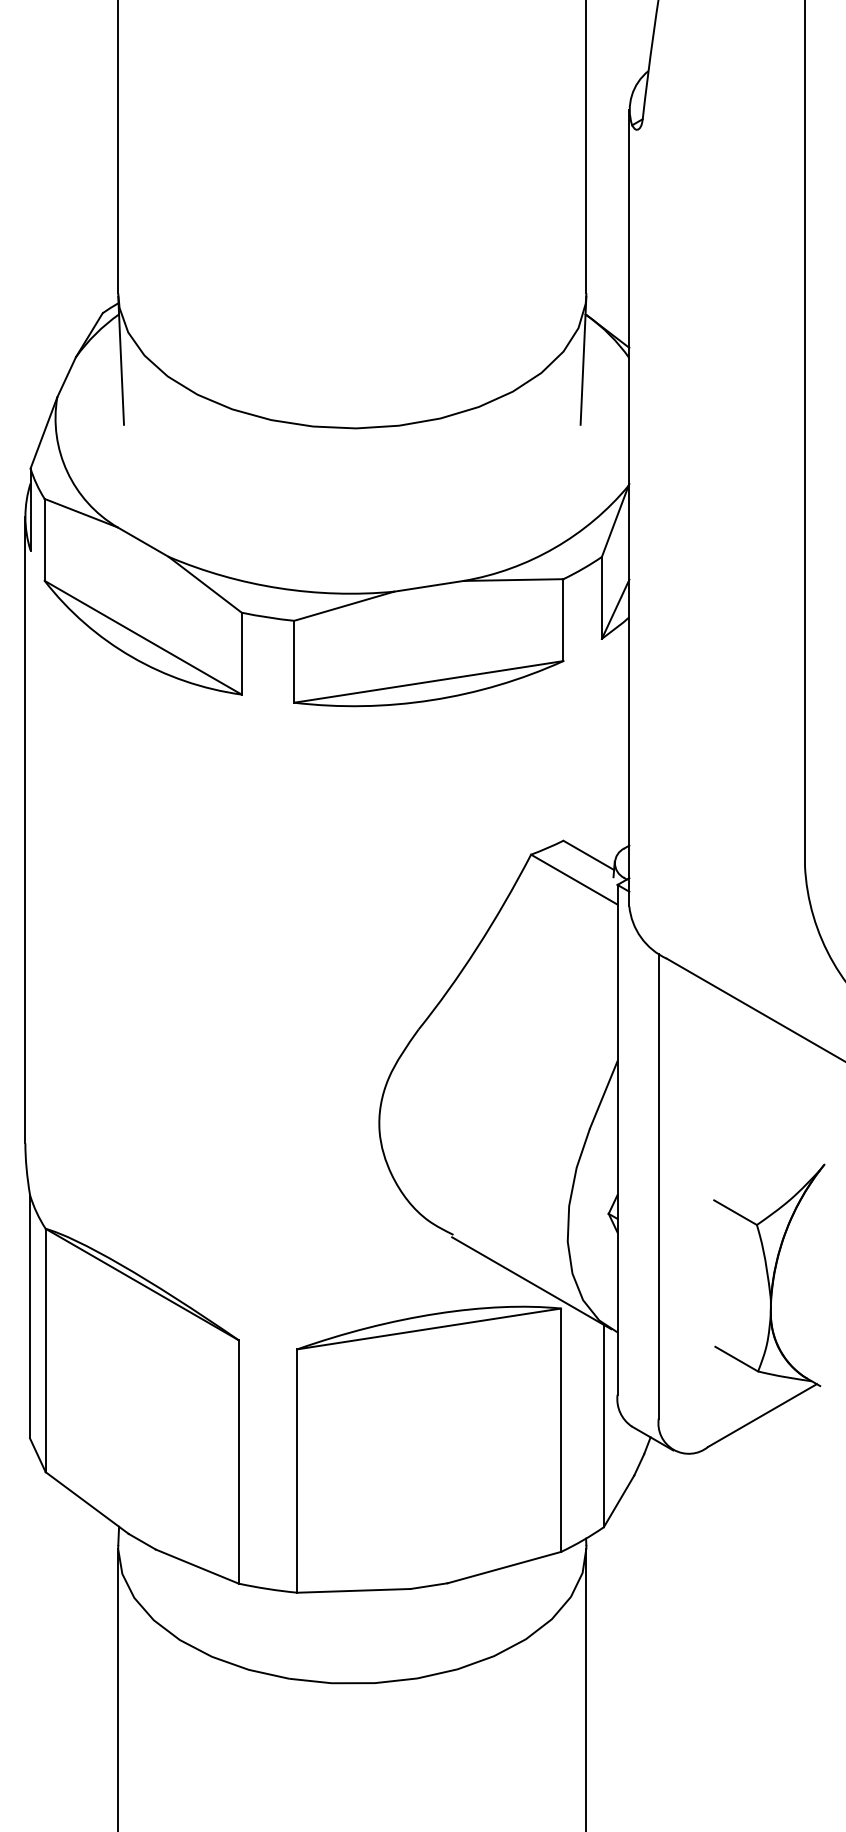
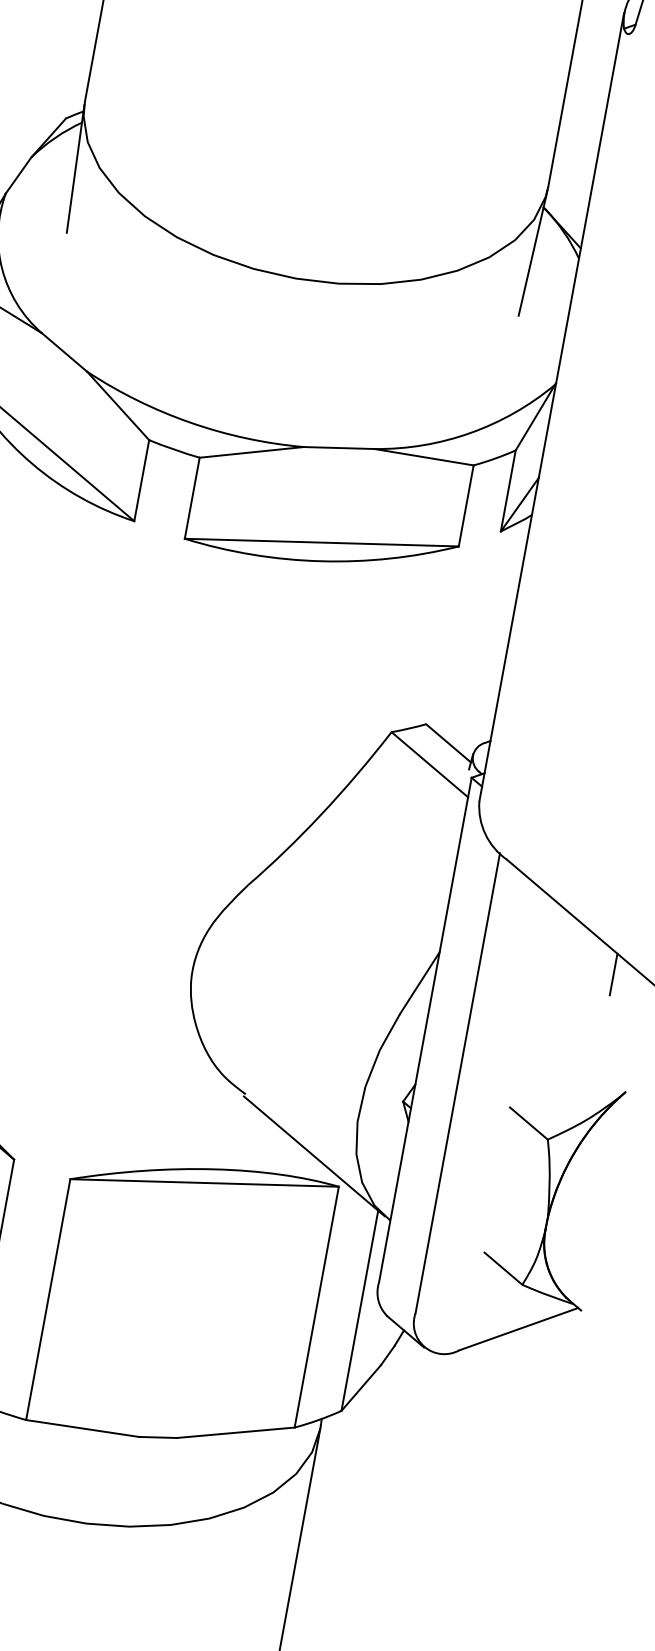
line: (791, 1051) -> (613, 974), added

